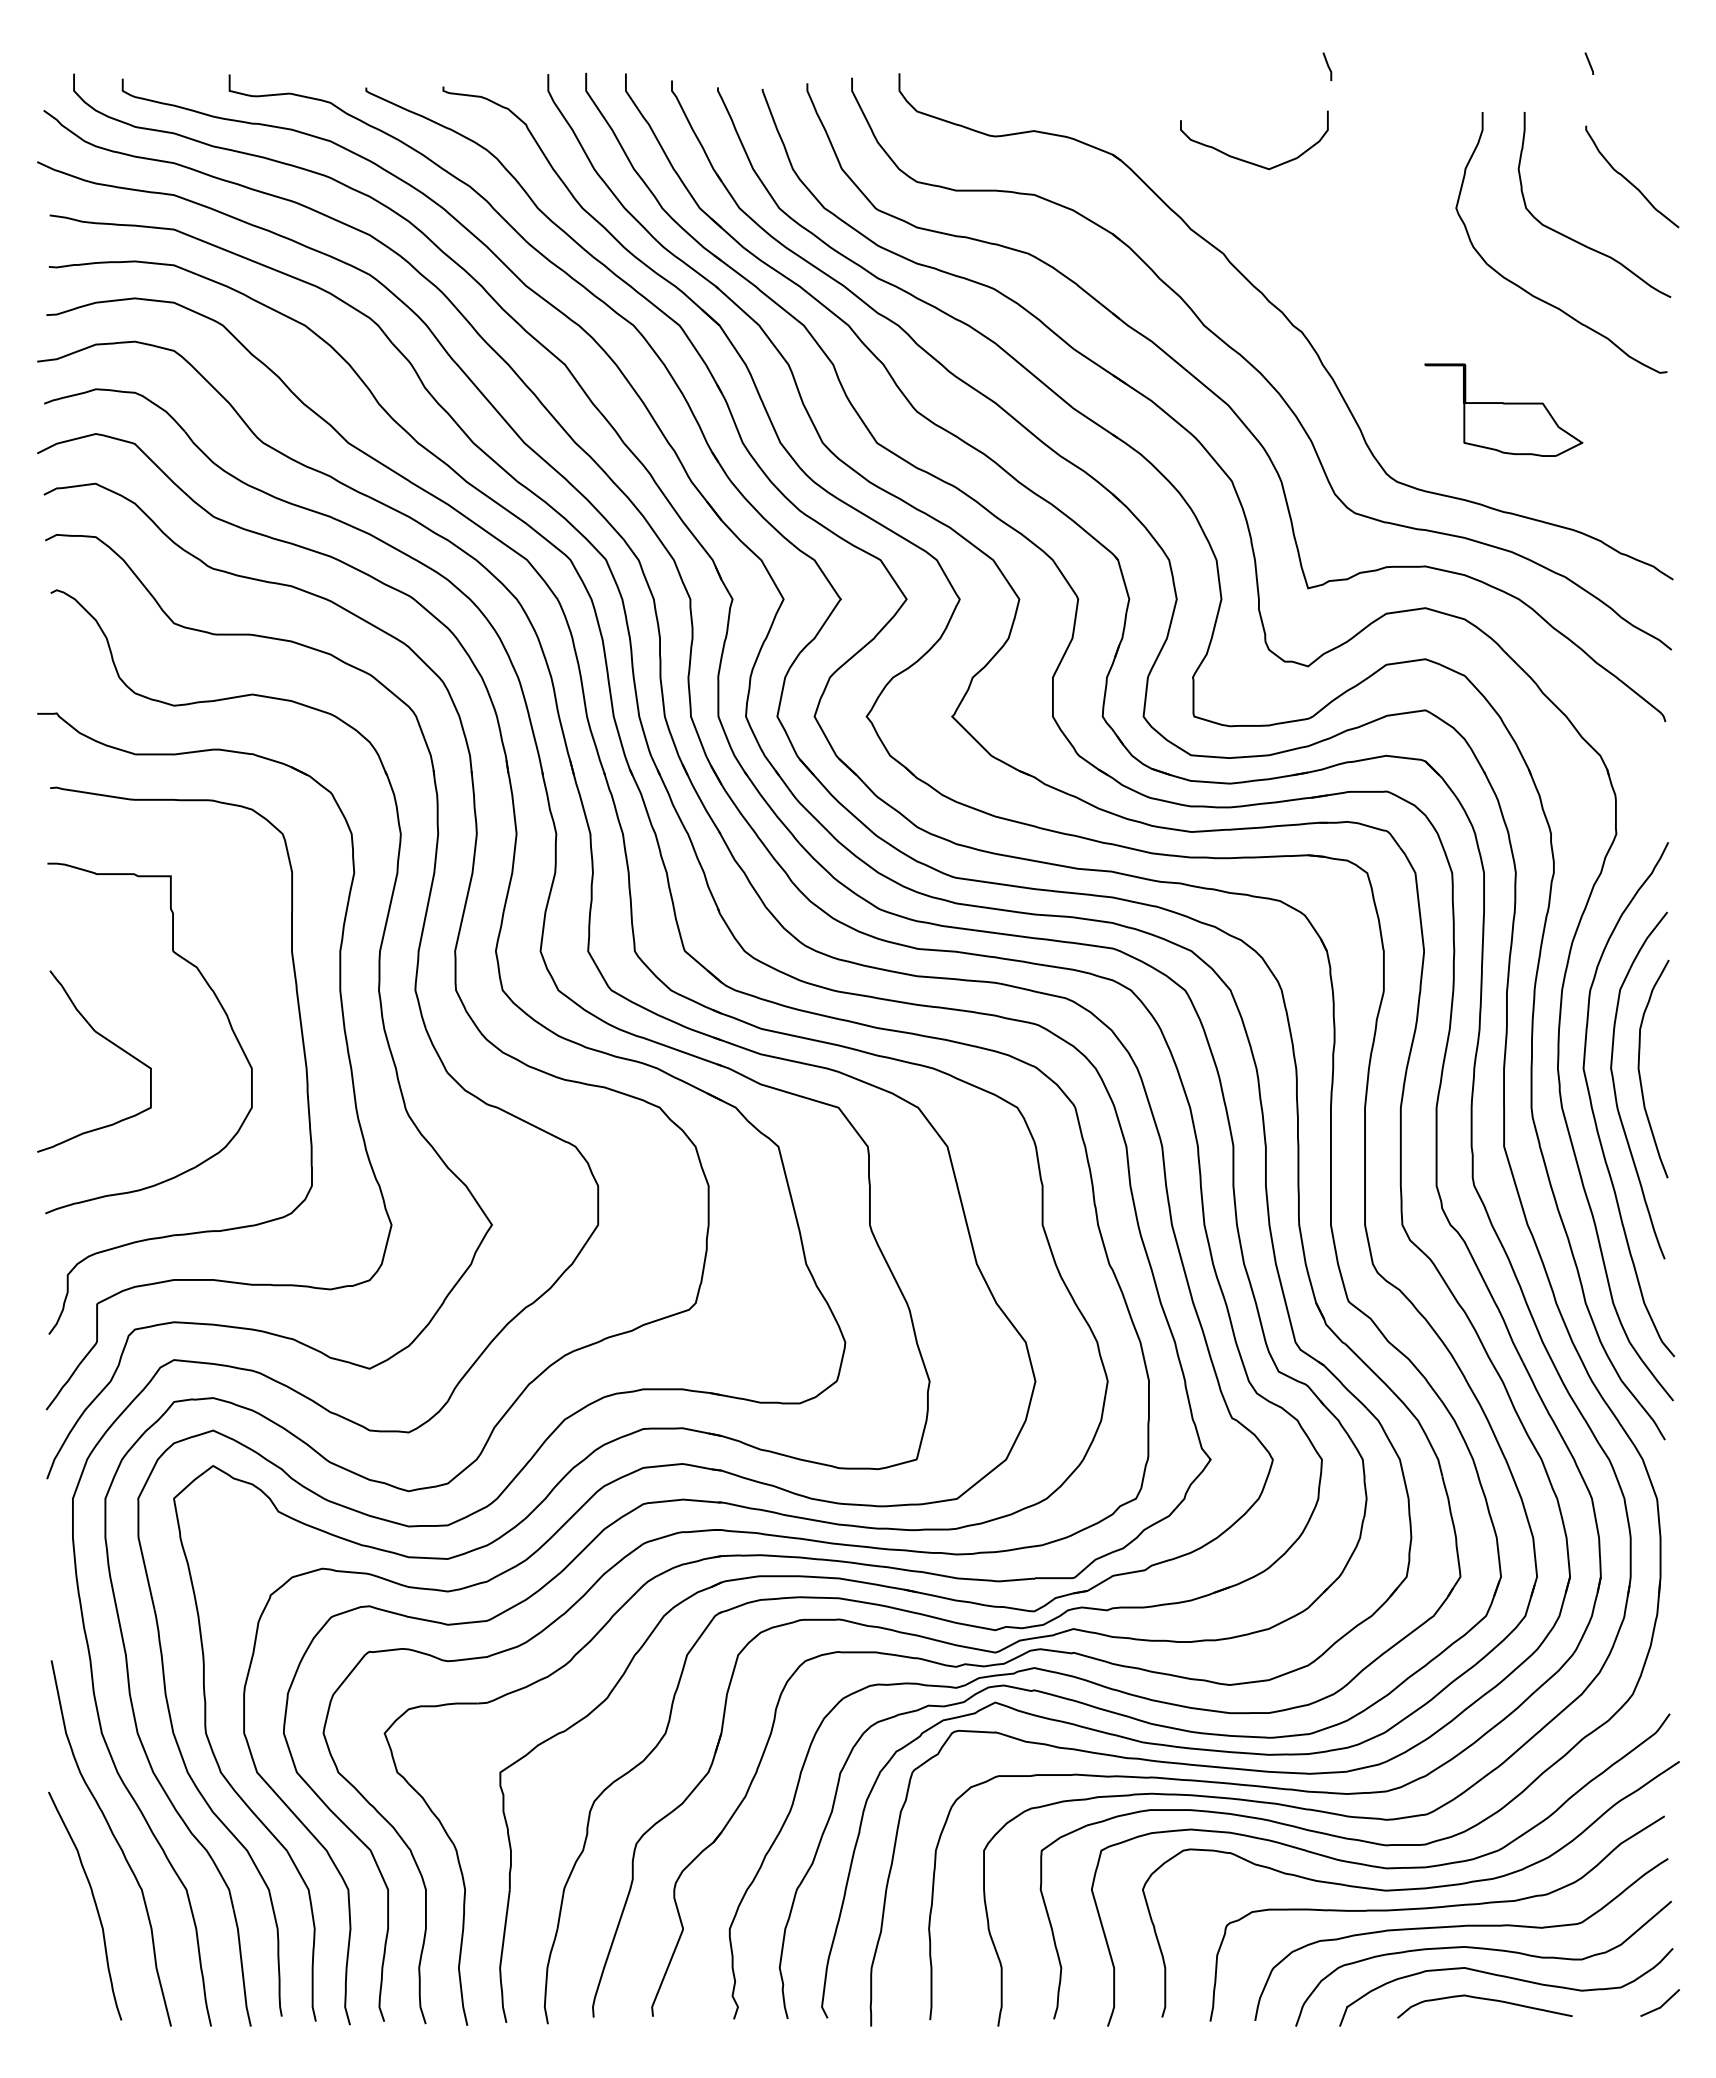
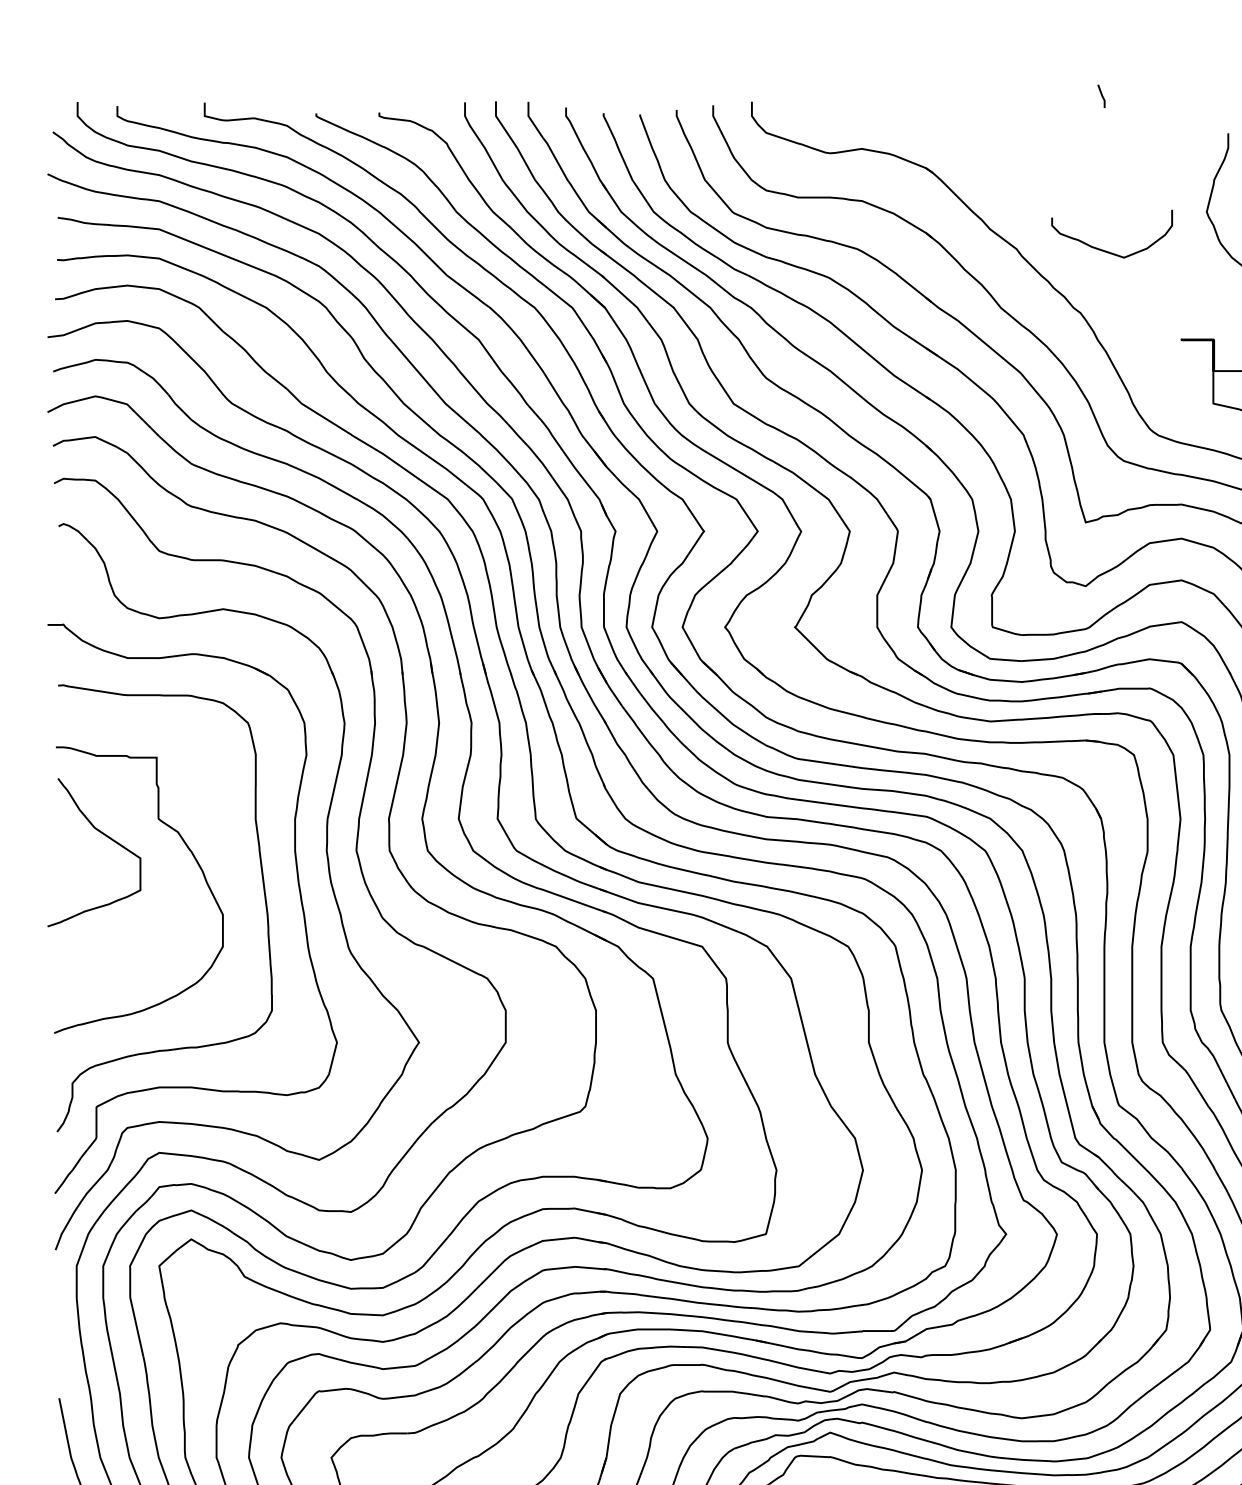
curve: (1246, 160) -> (1105, 250), moved
curve: (106, 1040) -> (104, 835), moved

